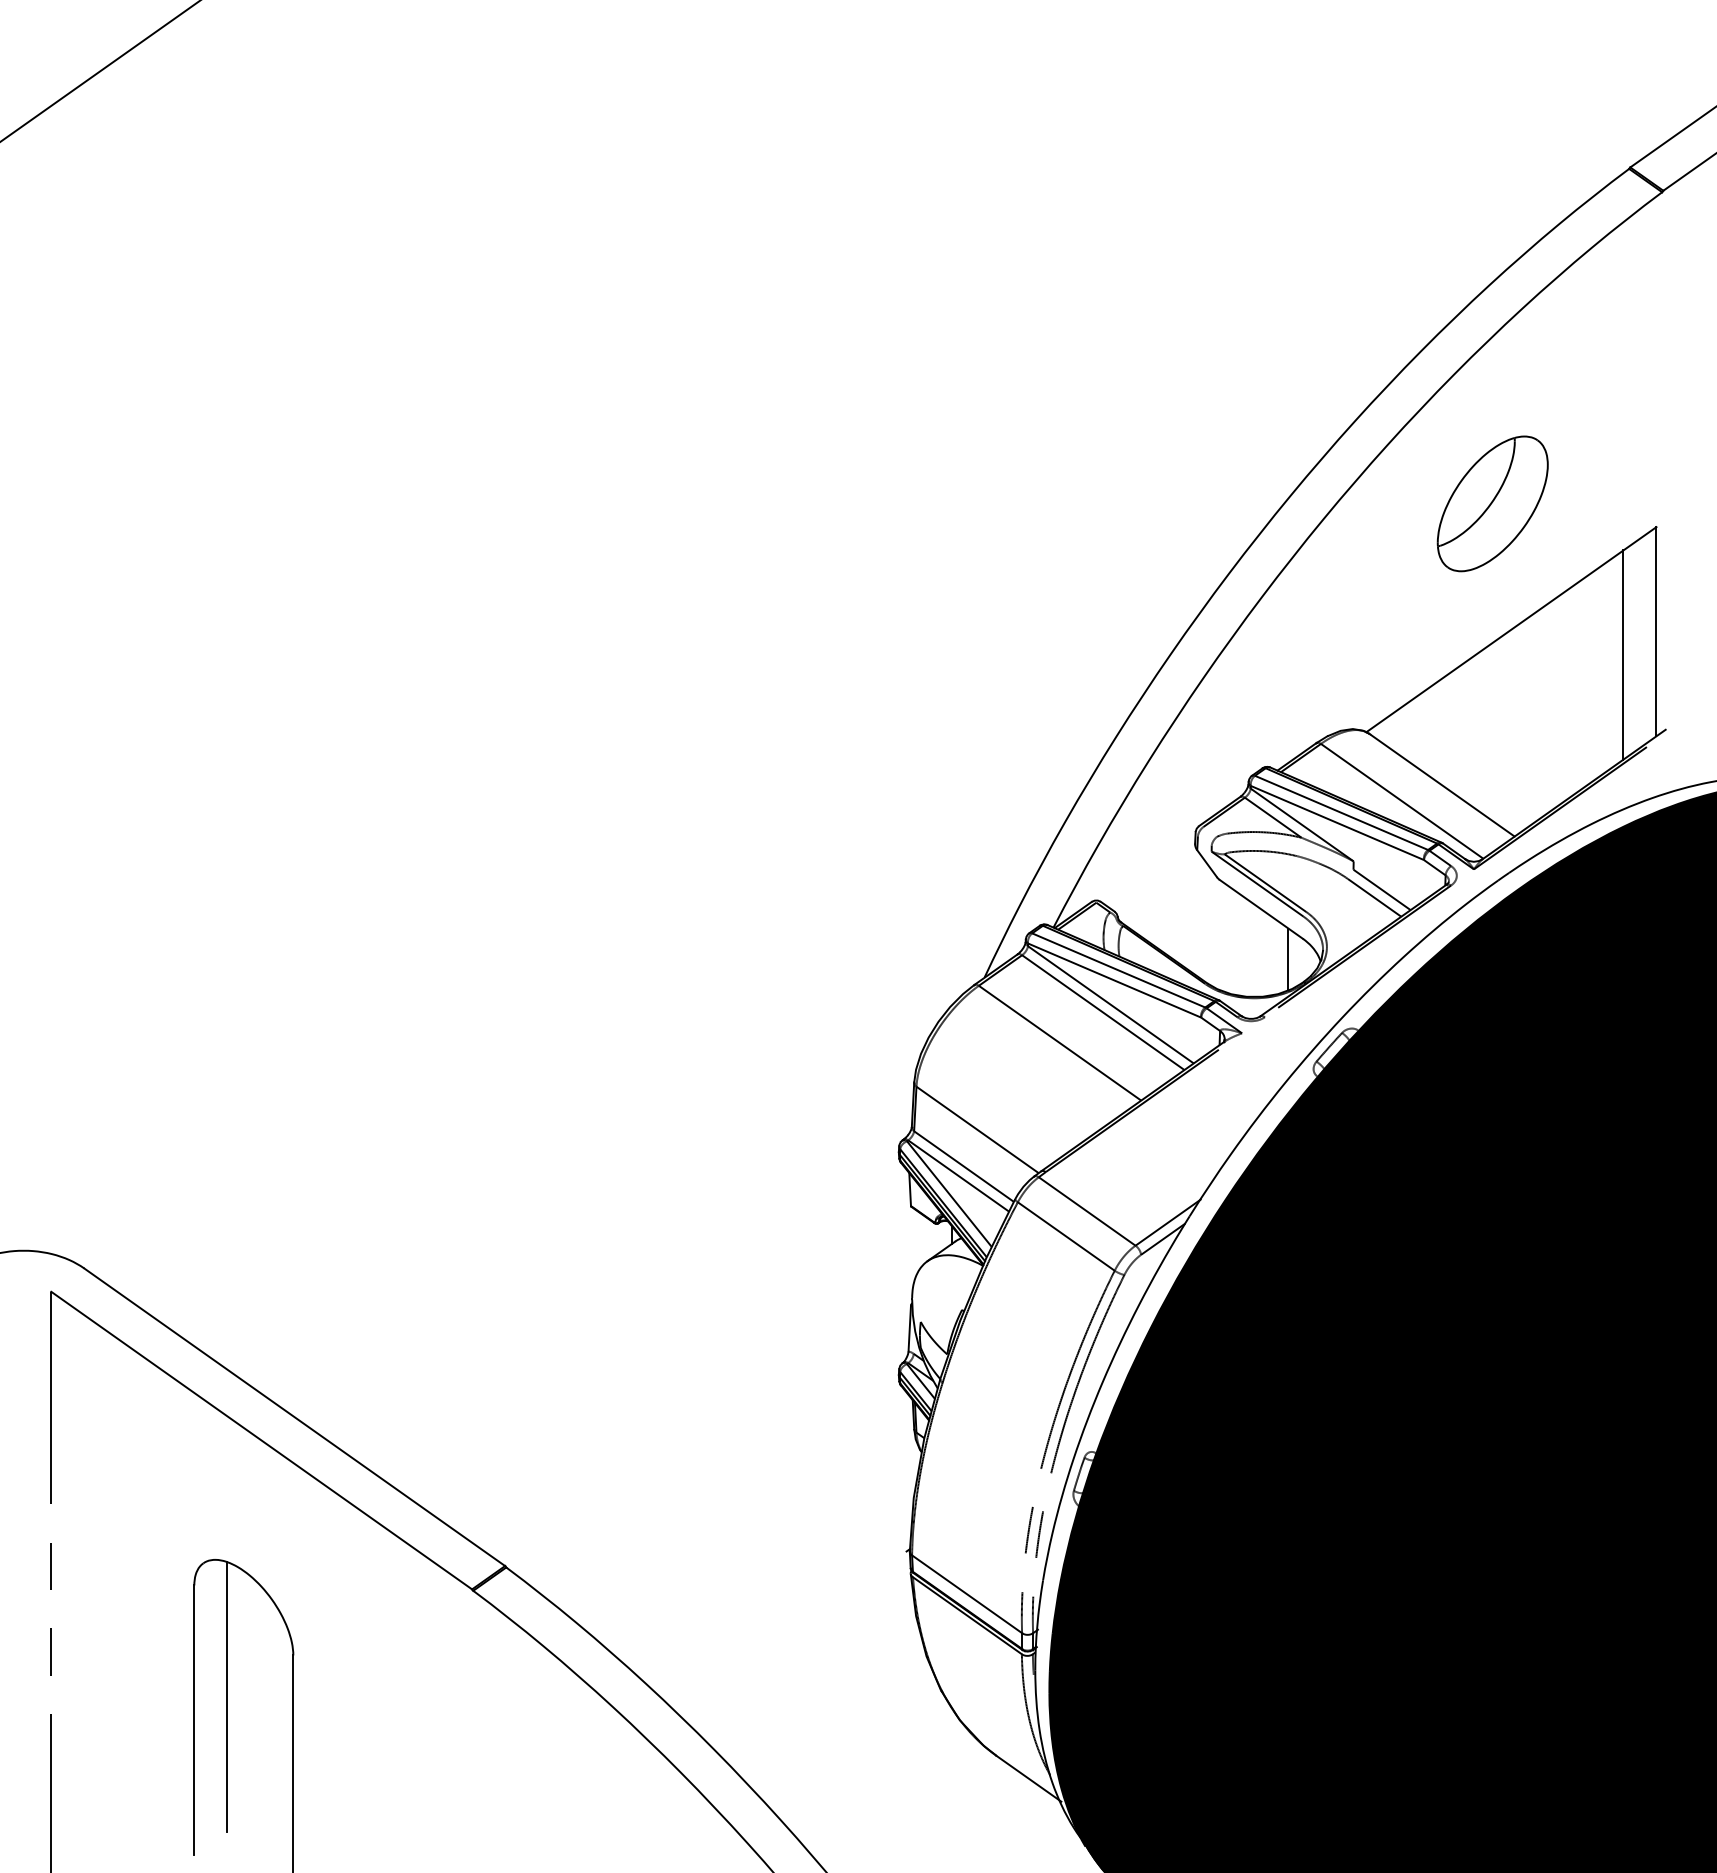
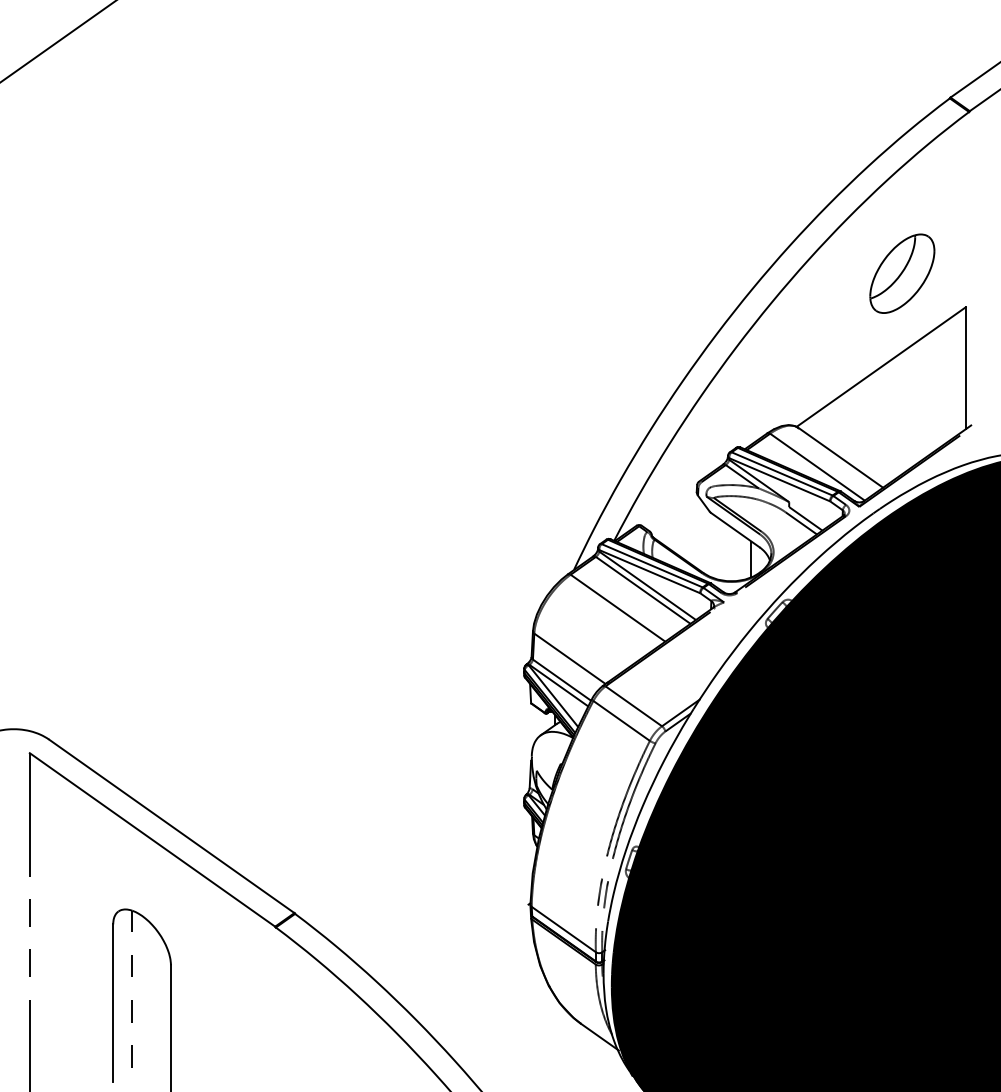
part: (1493, 503) -> (902, 273), moved
line: (1623, 654) -> (946, 381), removed
line: (227, 1697) -> (132, 989), solid -> dashed

